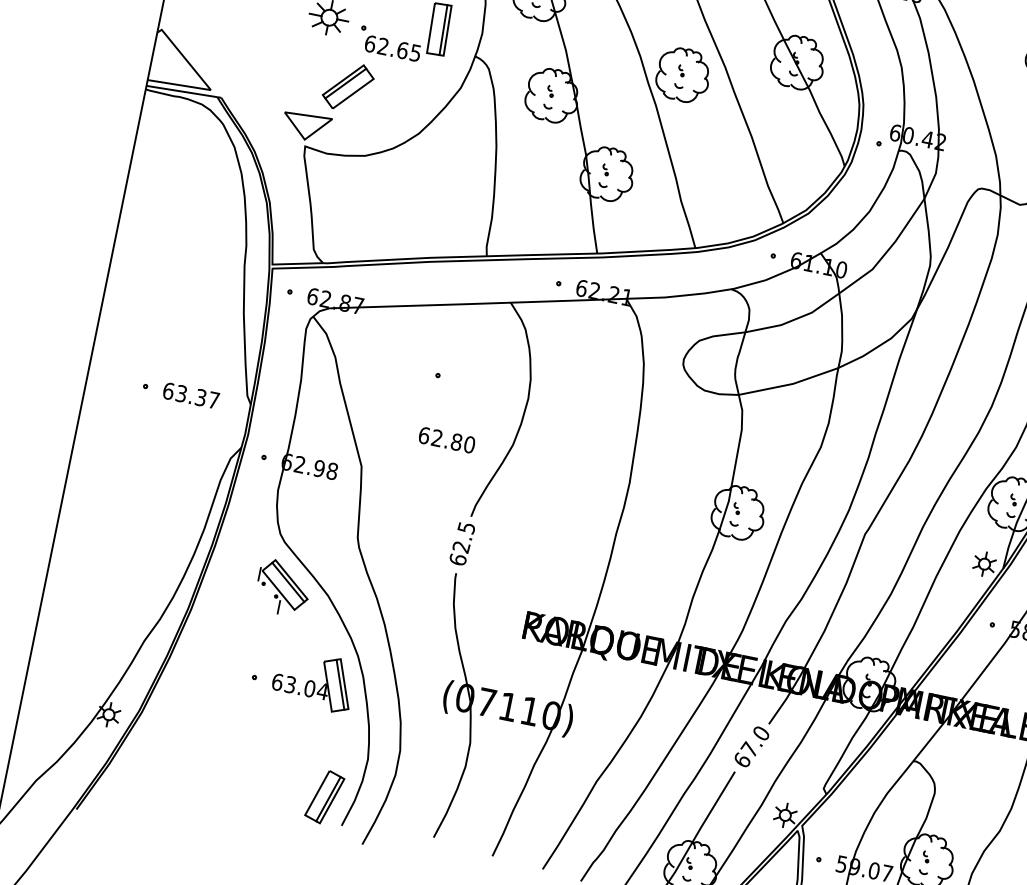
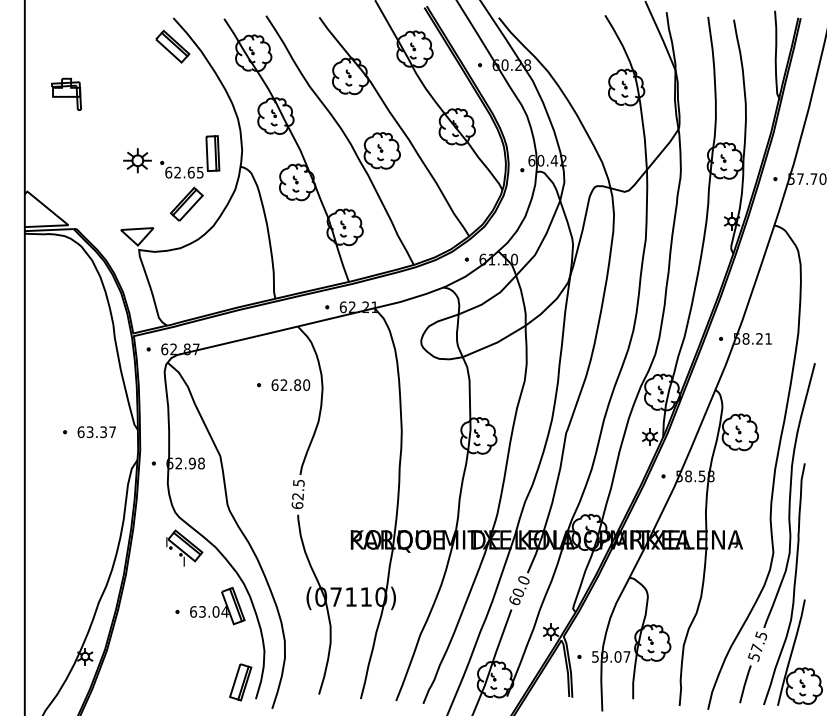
part: (348, 85) -> (186, 203), moved
text: (446, 439) -> (290, 384), moved
text: (748, 747) -> (517, 591), 67.0 -> 60.0

